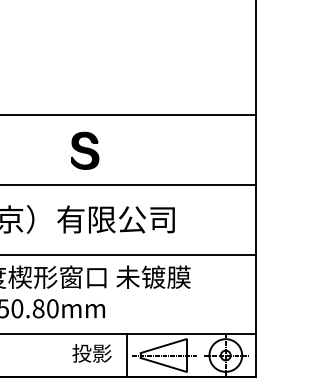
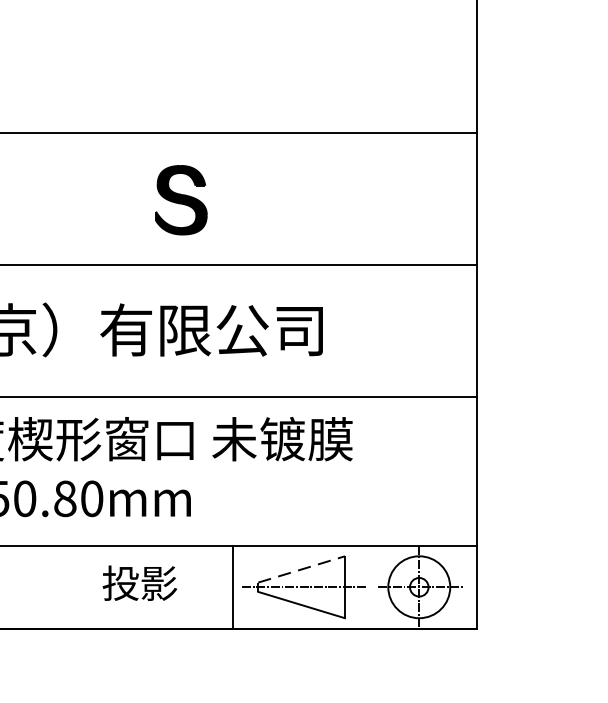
part: (85, 150) -> (182, 199), moved
line: (163, 346) -> (301, 570), solid -> dashed
text: (91, 353) -> (138, 583), moved

